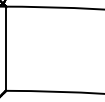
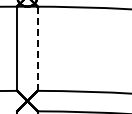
line: (5, 48) -> (37, 48), solid -> dashed

